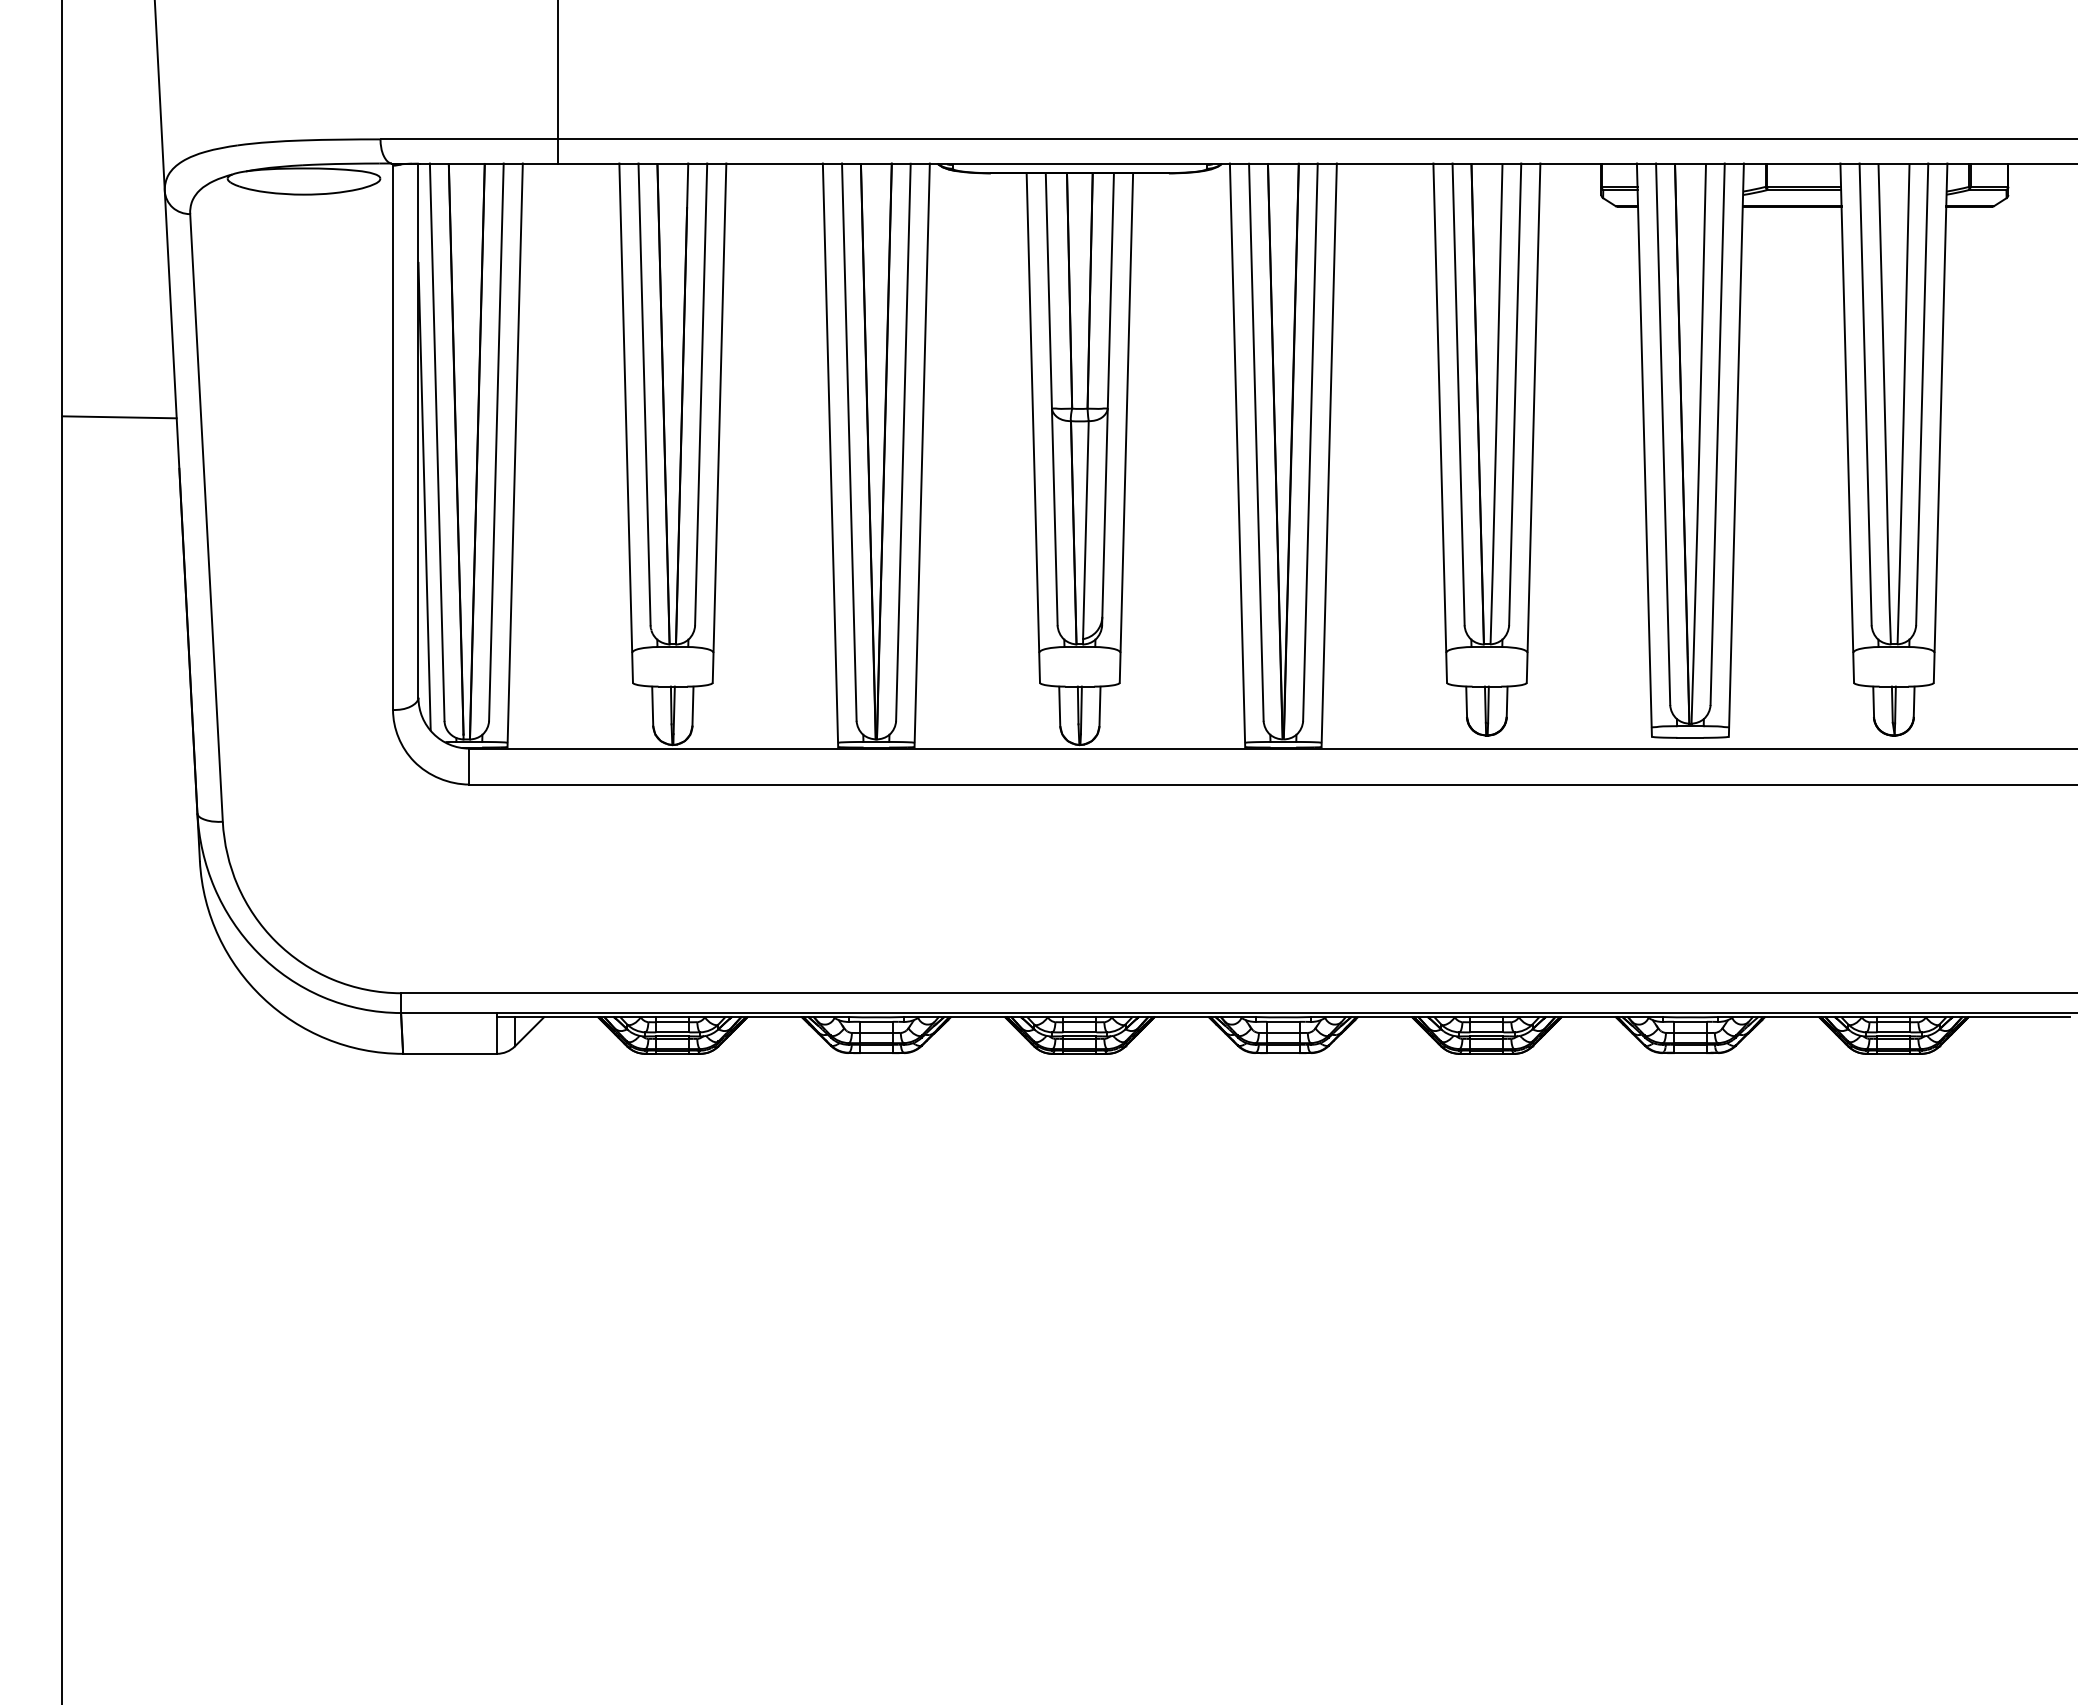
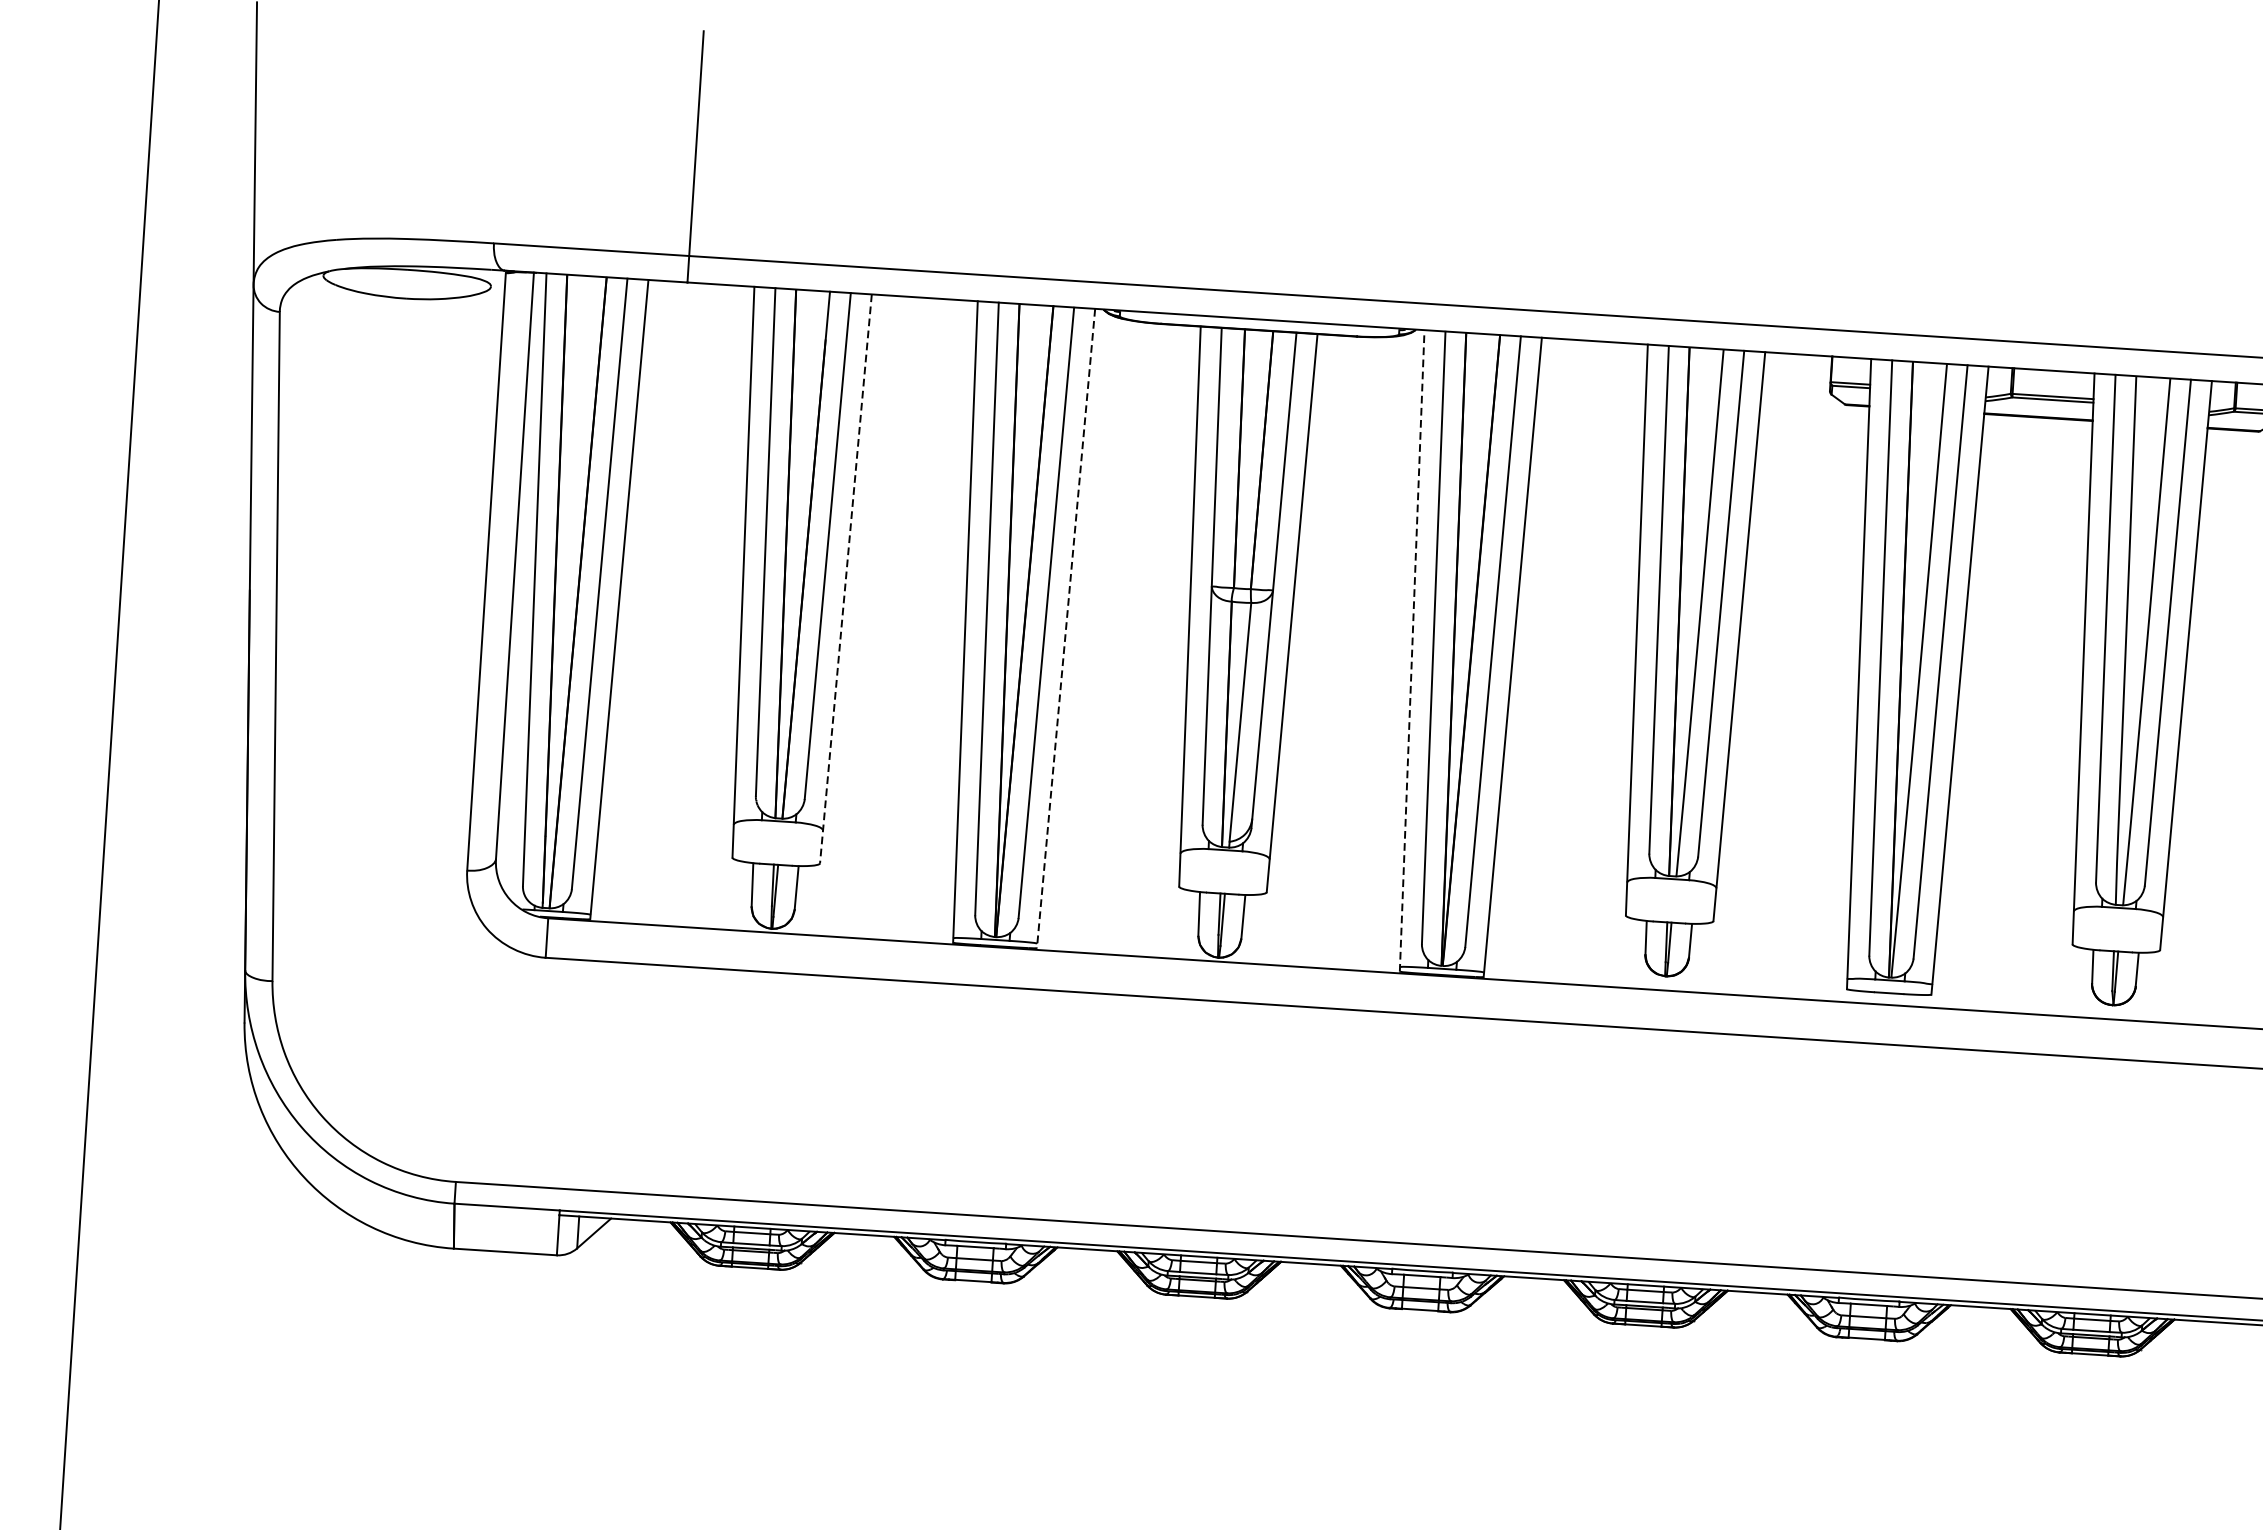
line: (119, 417) -> (187, 530), removed
line: (719, 423) -> (845, 579), solid -> dashed
line: (922, 455) -> (1066, 628), solid -> dashed
line: (1237, 455) -> (1412, 651), solid -> dashed
line: (424, 496) -> (516, 638), removed

